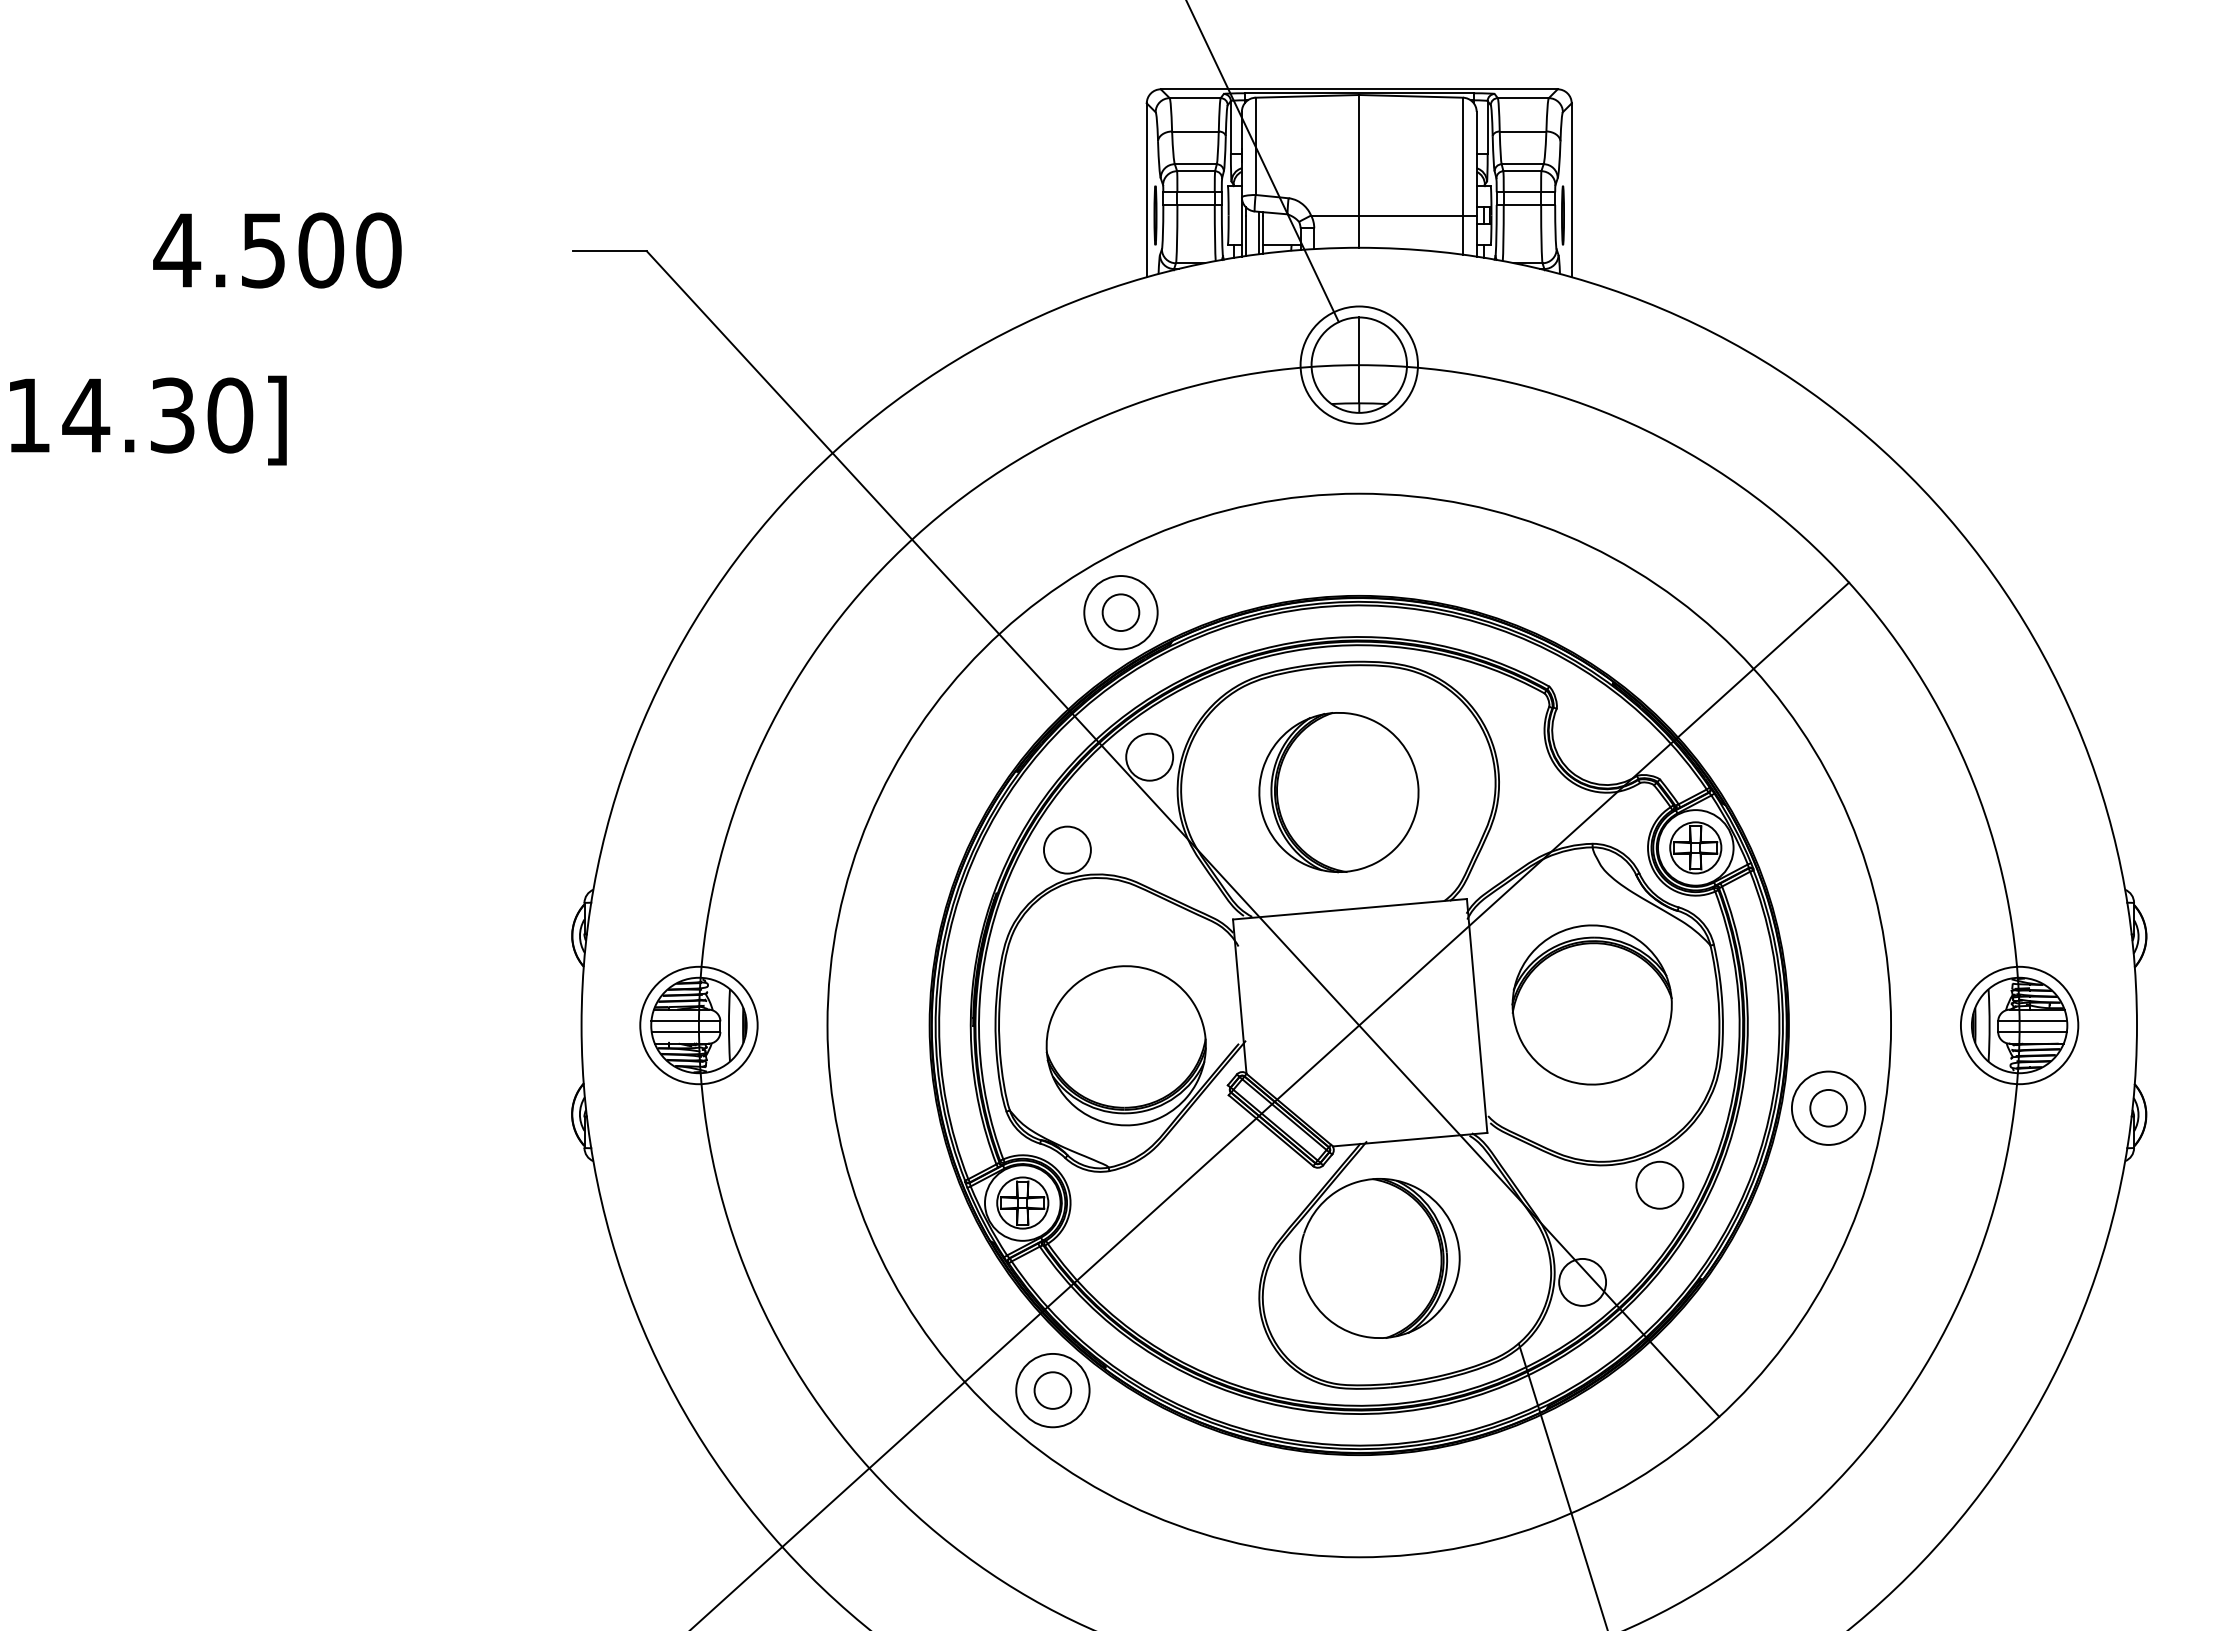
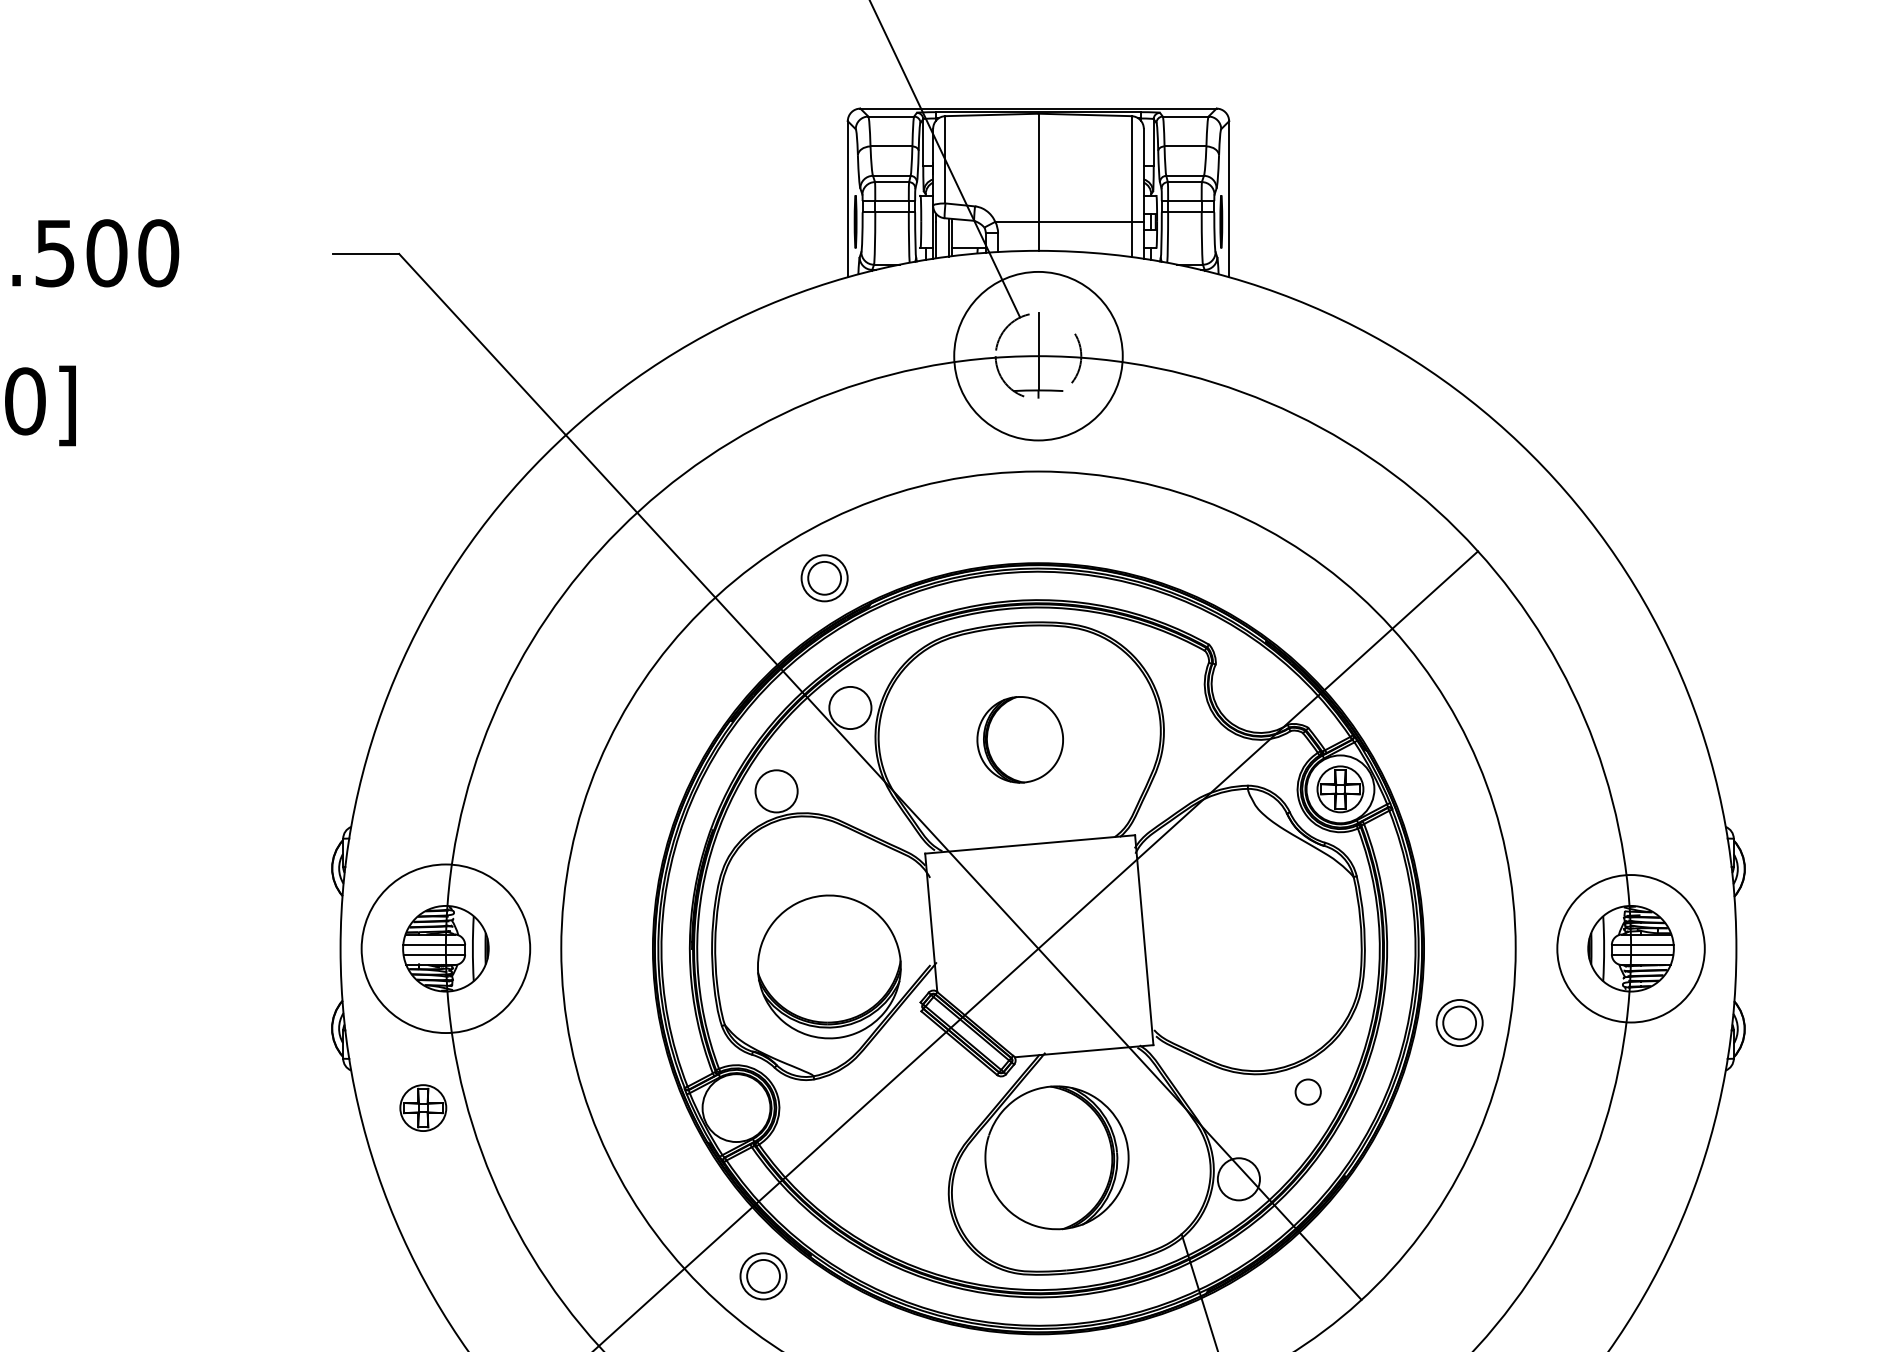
circle: (1358, 364) -> (1037, 355), size x1.6
circle: (1359, 364) -> (1038, 355), solid -> dashed
circle: (1120, 612) -> (824, 578), size x0.7
part: (1338, 792) -> (1019, 739), size x0.6
part: (1591, 1004) -> (1246, 929), removed
circle: (698, 1025) -> (445, 948), size x1.6
circle: (2019, 1025) -> (1630, 948), size x1.4
circle: (1828, 1107) -> (1459, 1022), size x0.7
circle: (1659, 1184) -> (1307, 1091), size x0.6
part: (1022, 1202) -> (423, 1107), moved
circle: (1052, 1390) -> (763, 1276), size x0.7

